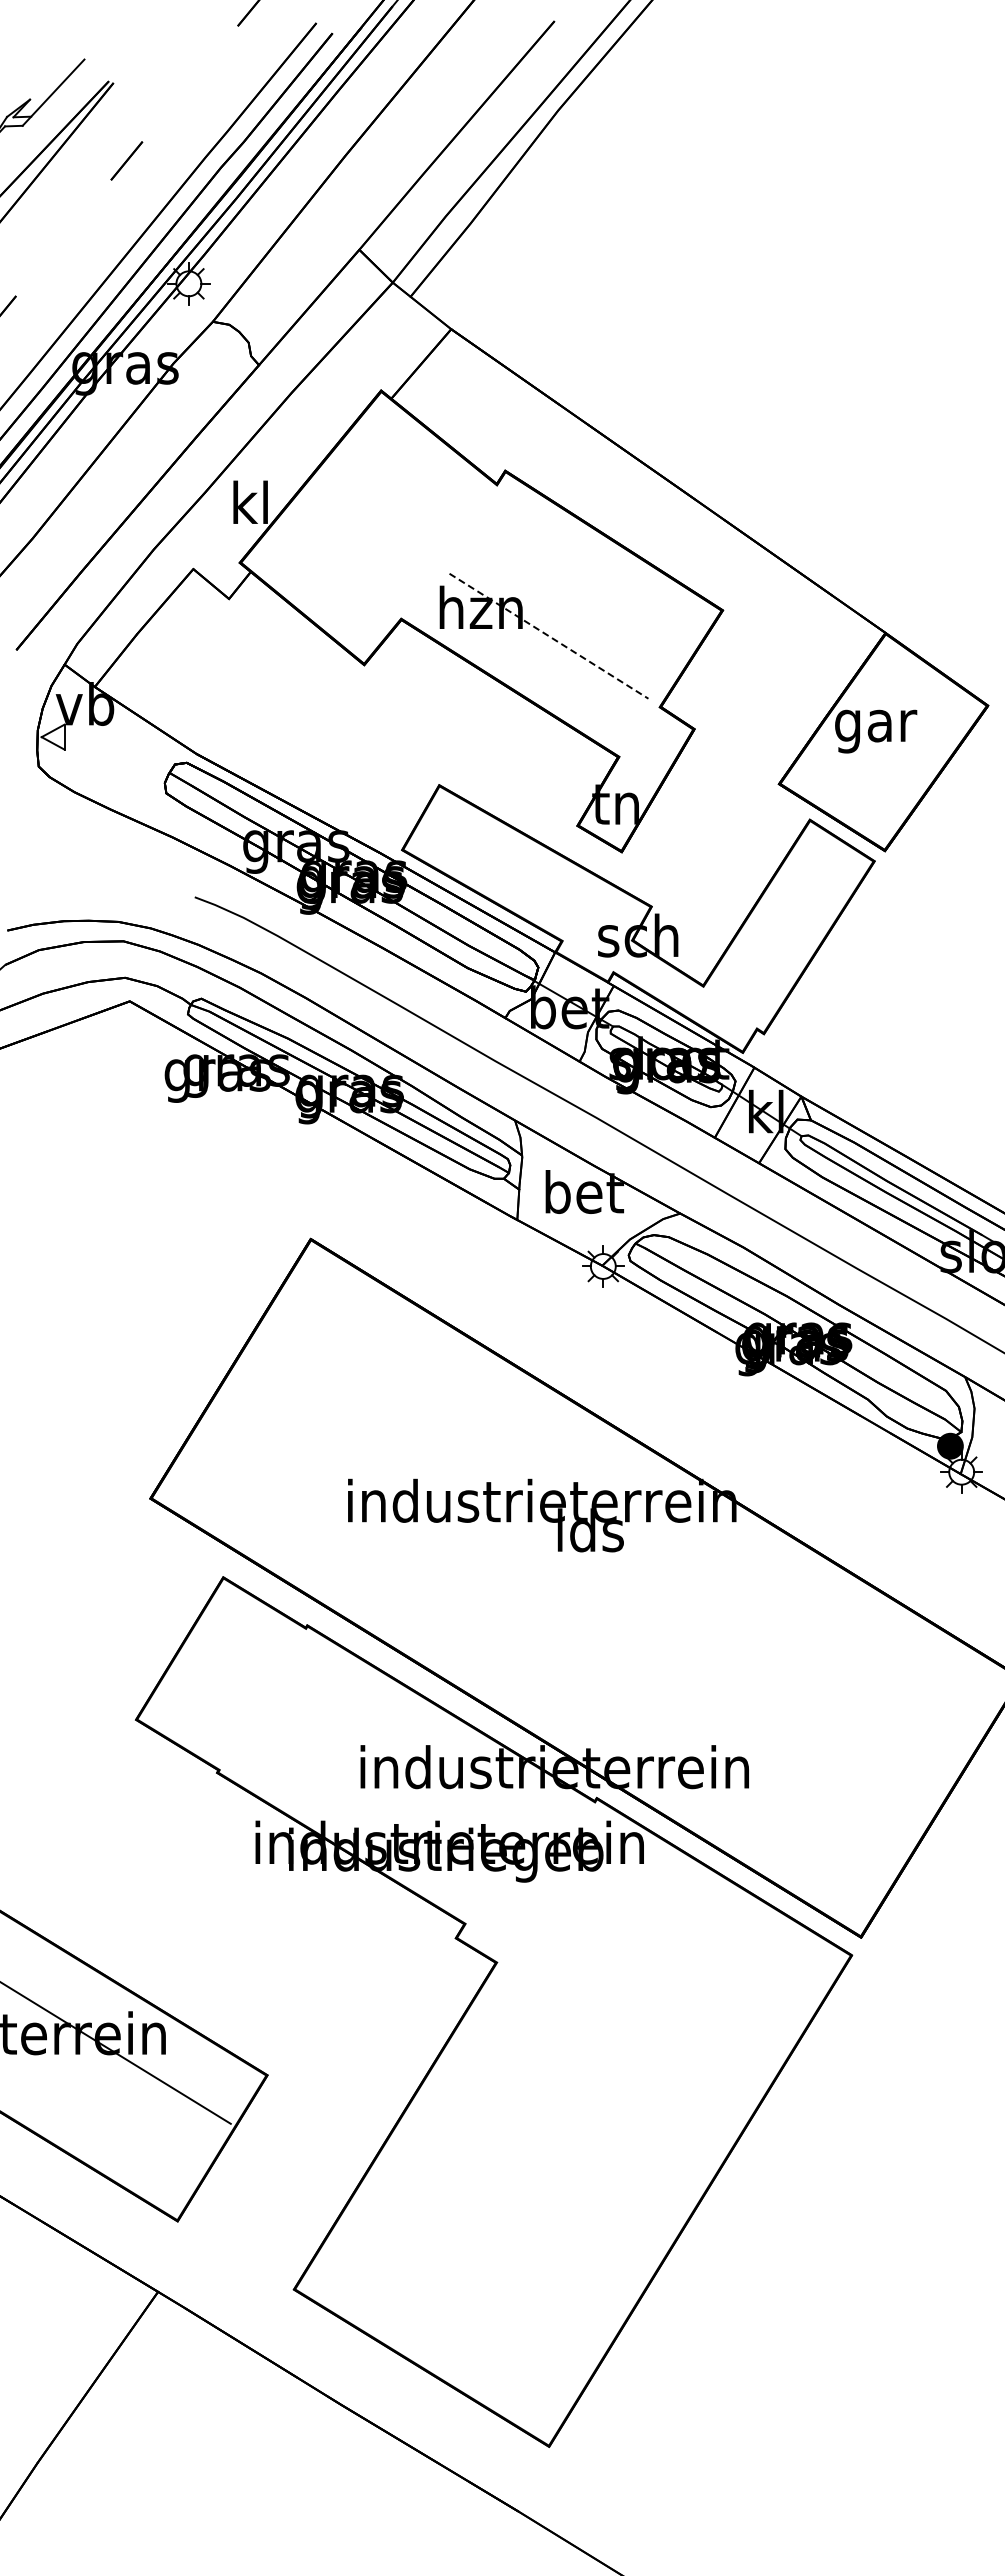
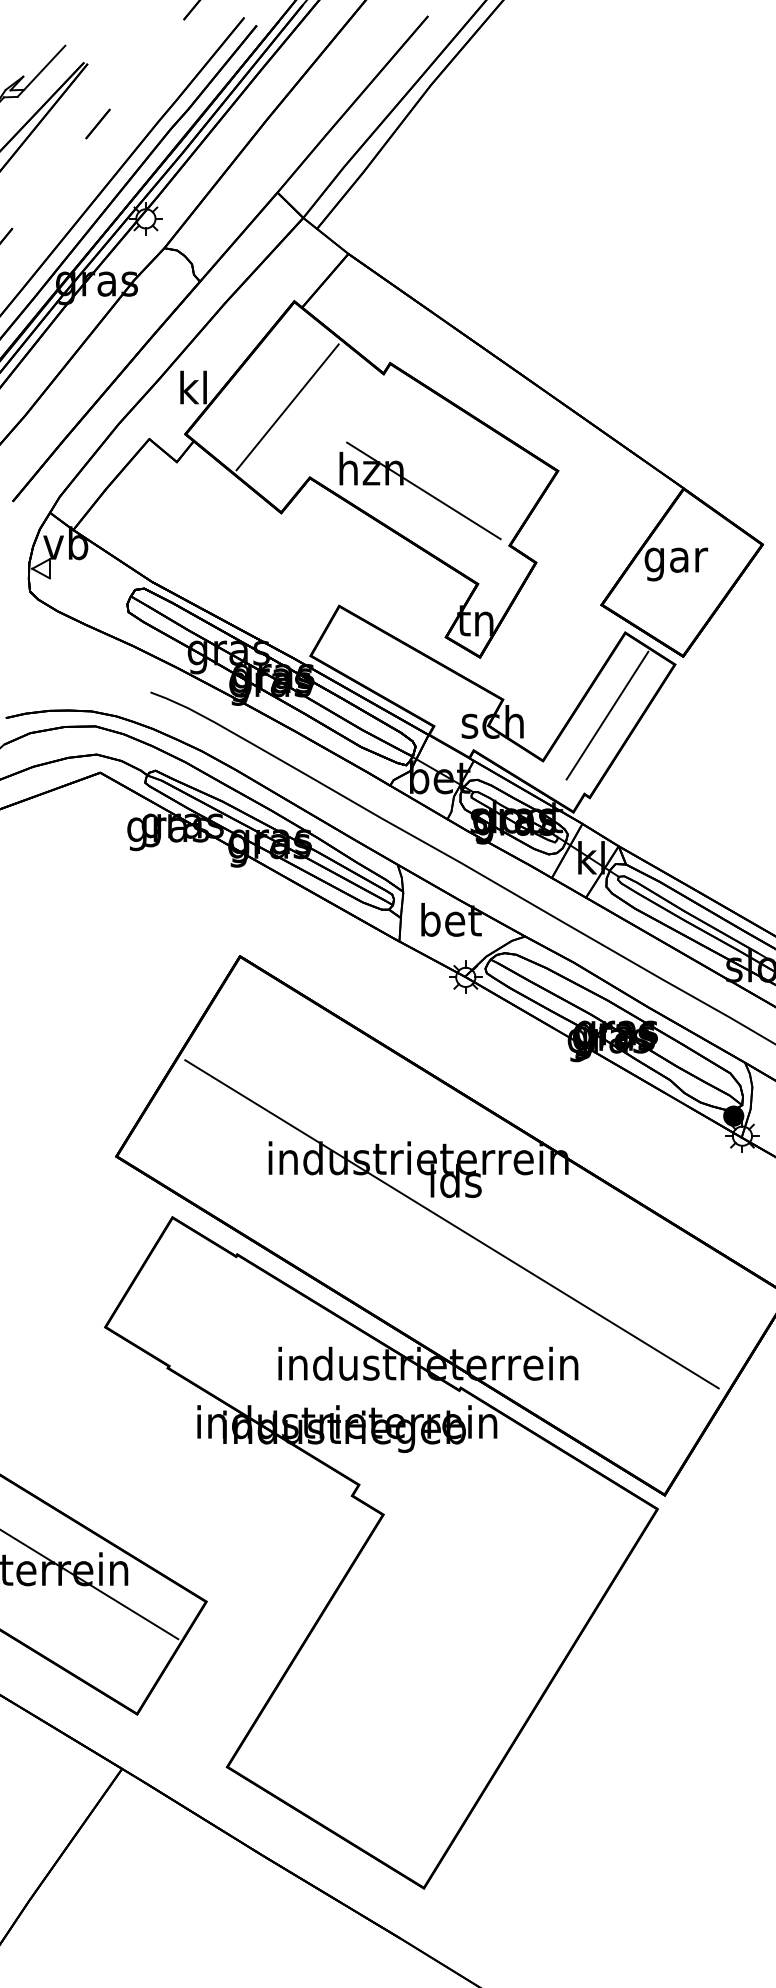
line: (372, 527) -> (287, 406), added
line: (549, 636) -> (424, 491), dashed -> solid
line: (786, 927) -> (607, 715), added
line: (584, 1585) -> (451, 1223), added

